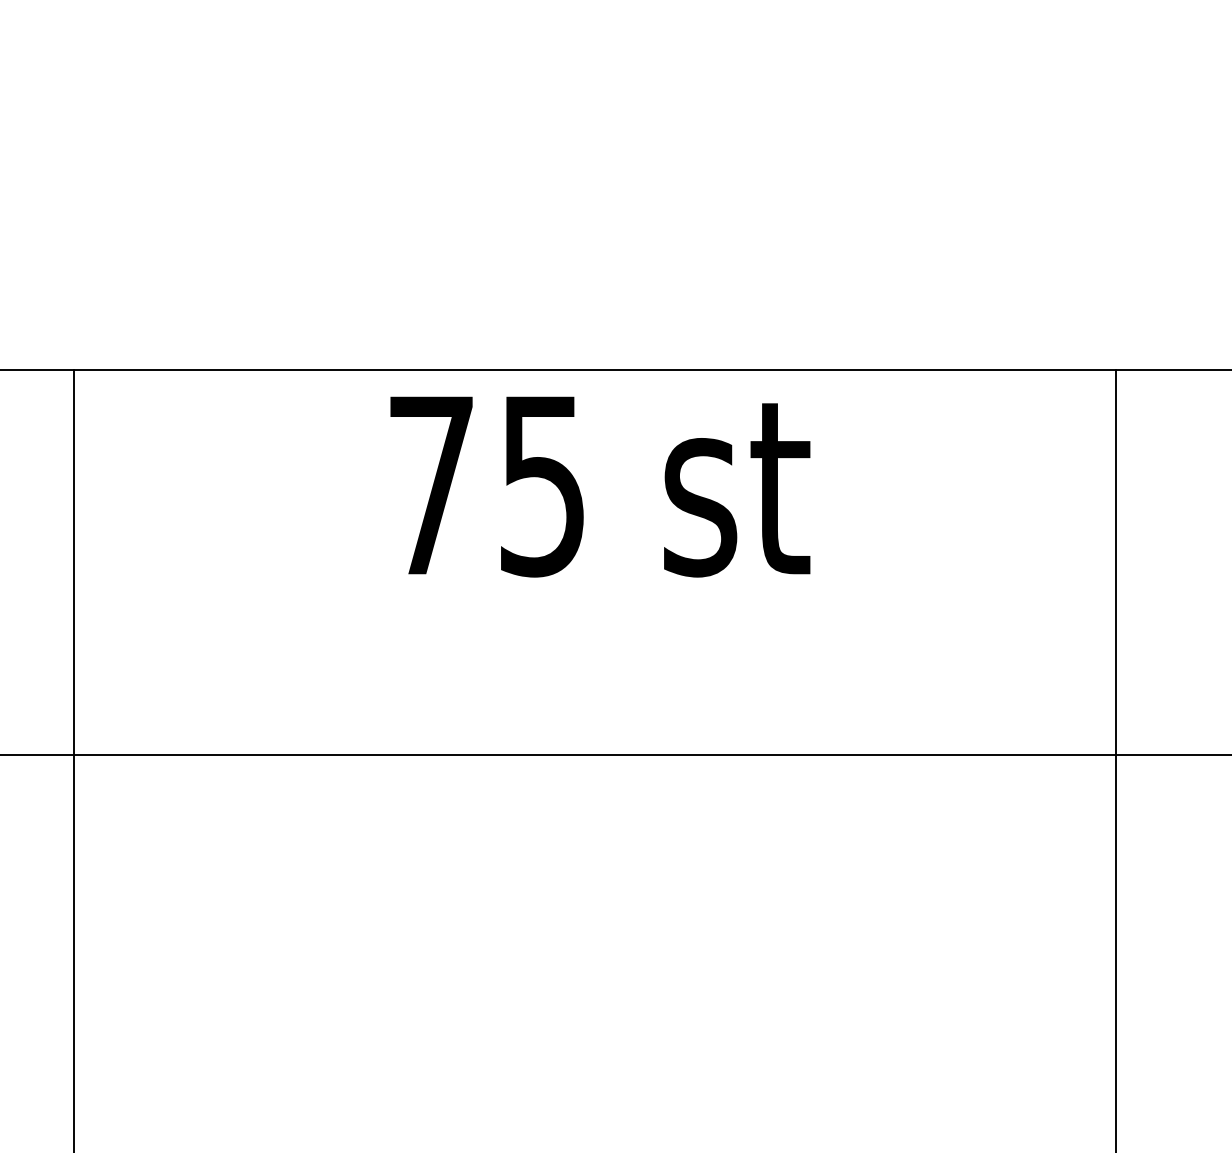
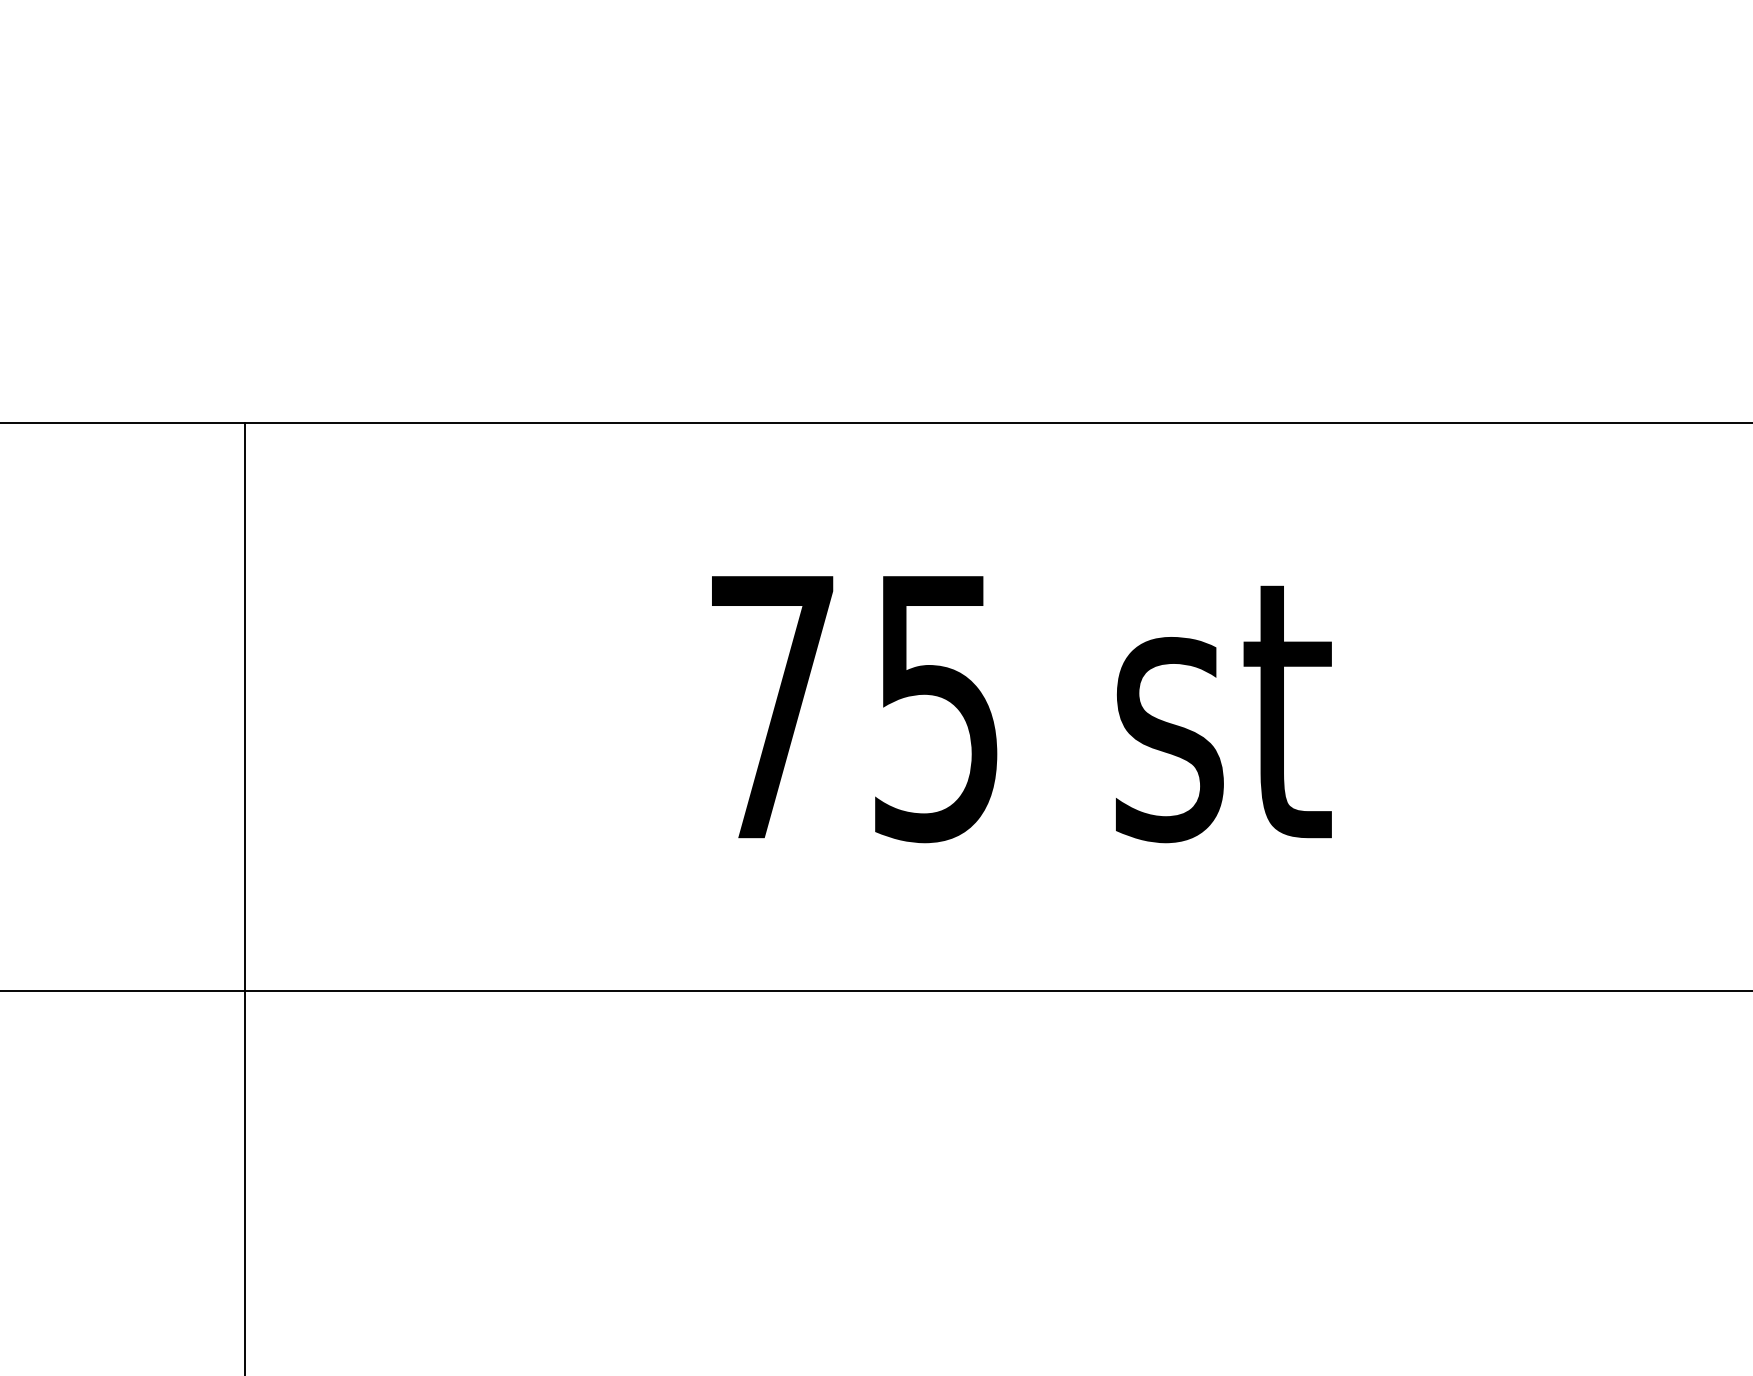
text: (600, 486) -> (1022, 708), moved

